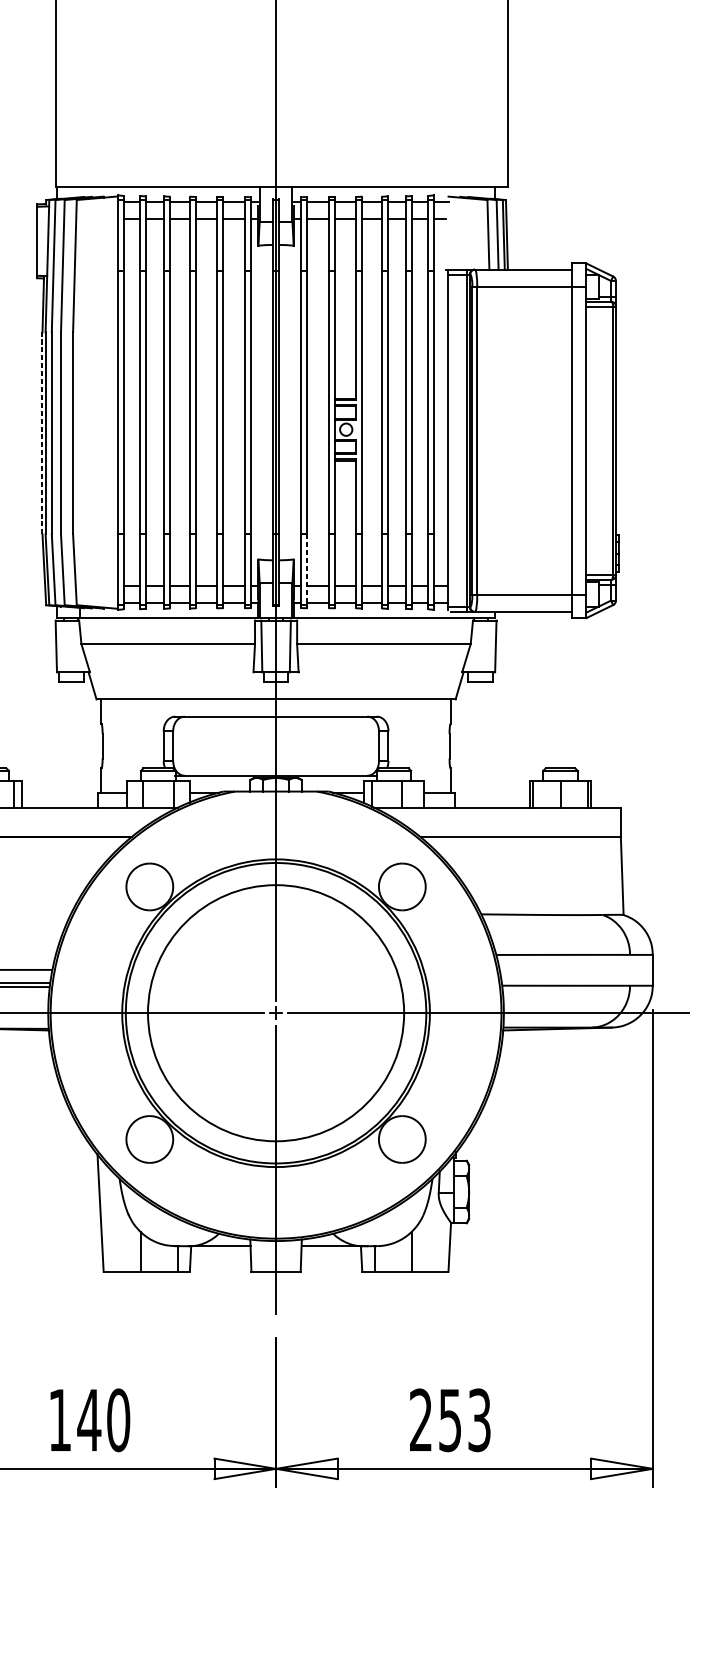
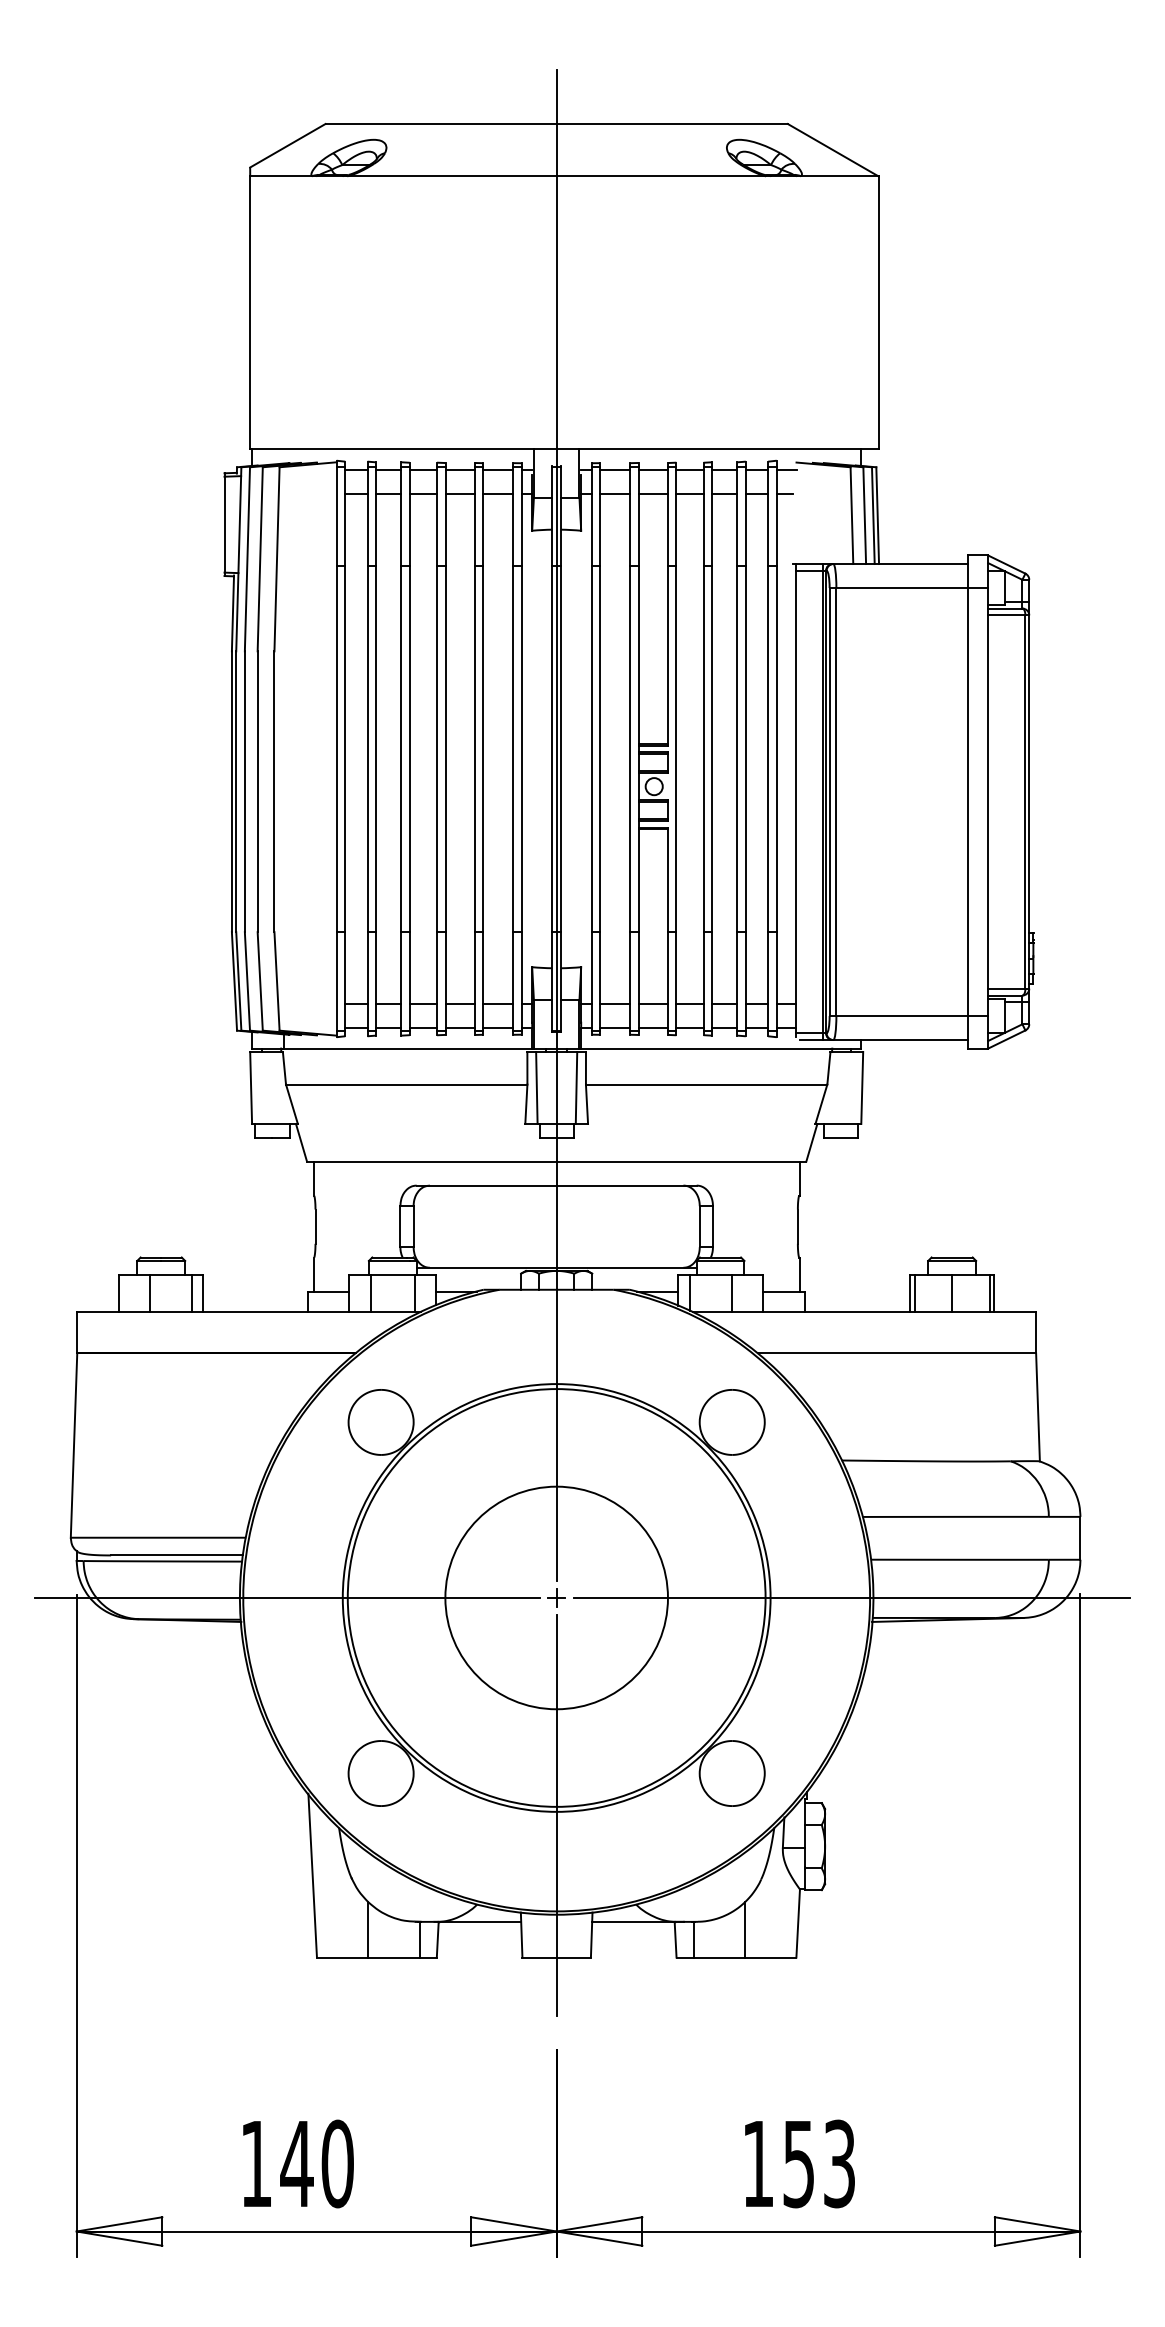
line: (42, 433) -> (231, 791), dashed -> solid
line: (307, 569) -> (600, 981), dashed -> solid
circle: (275, 1012) -> (556, 1597), size x0.62
text: (420, 1419) -> (757, 2162), 253 -> 153

